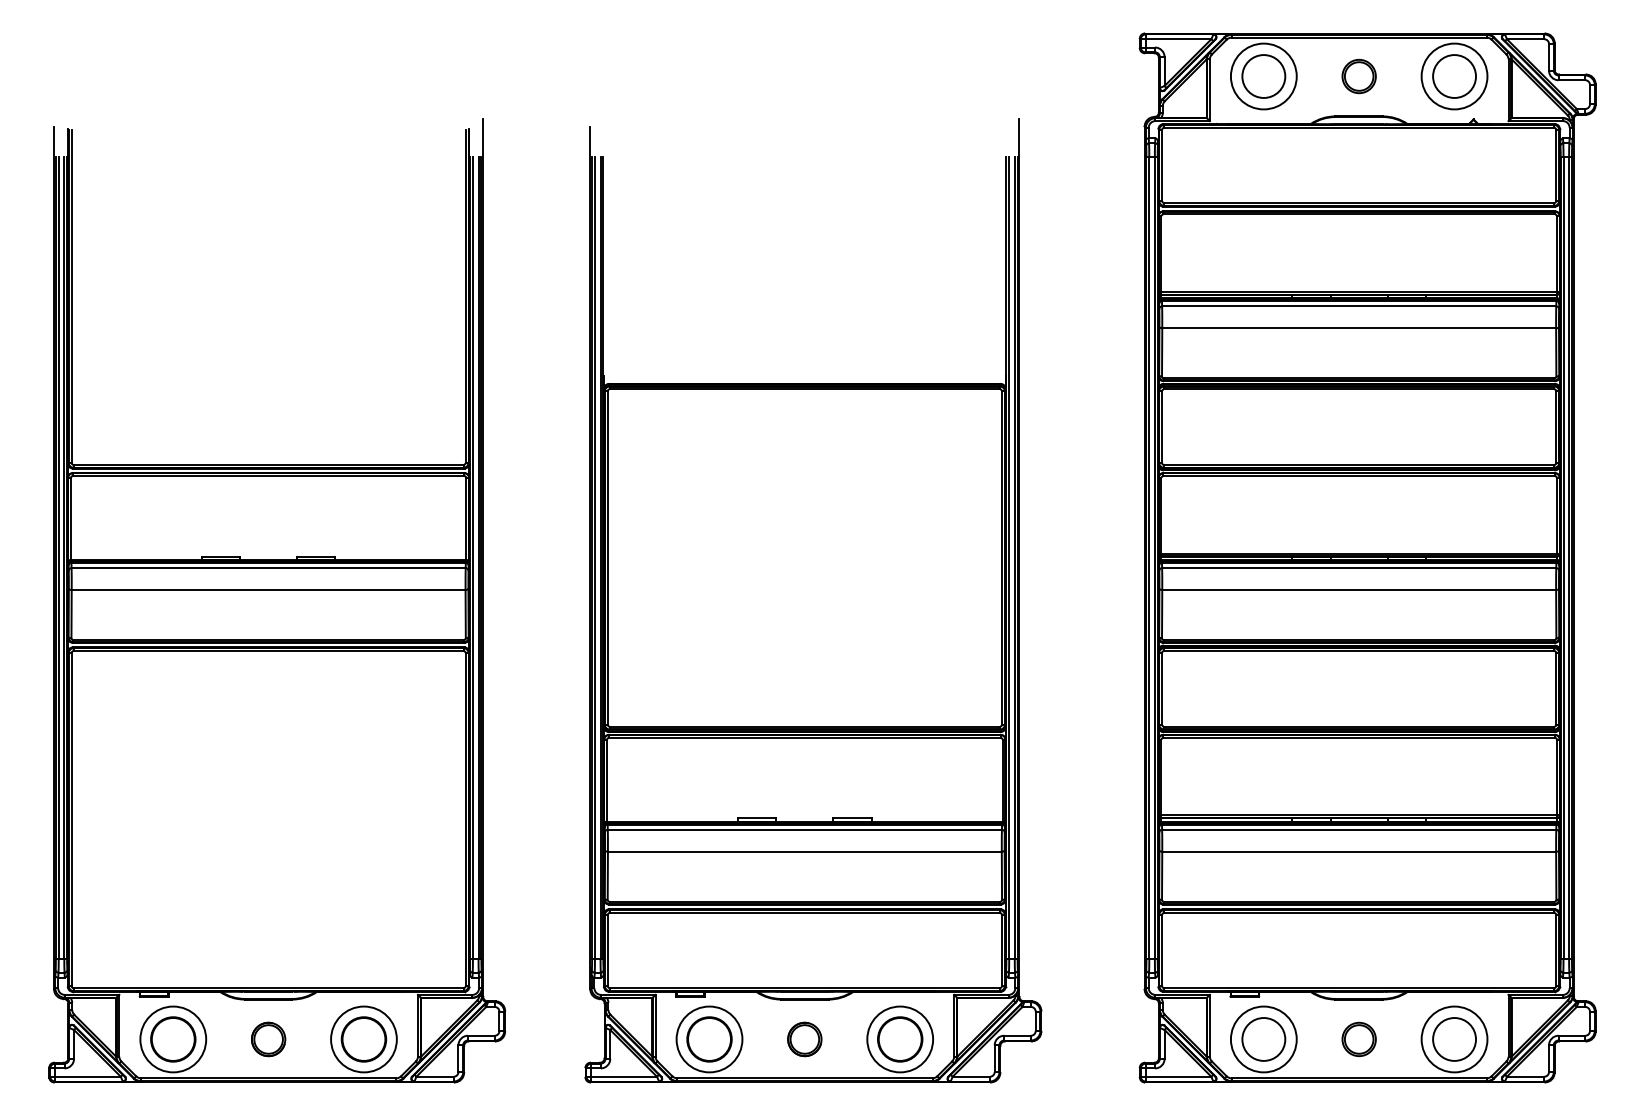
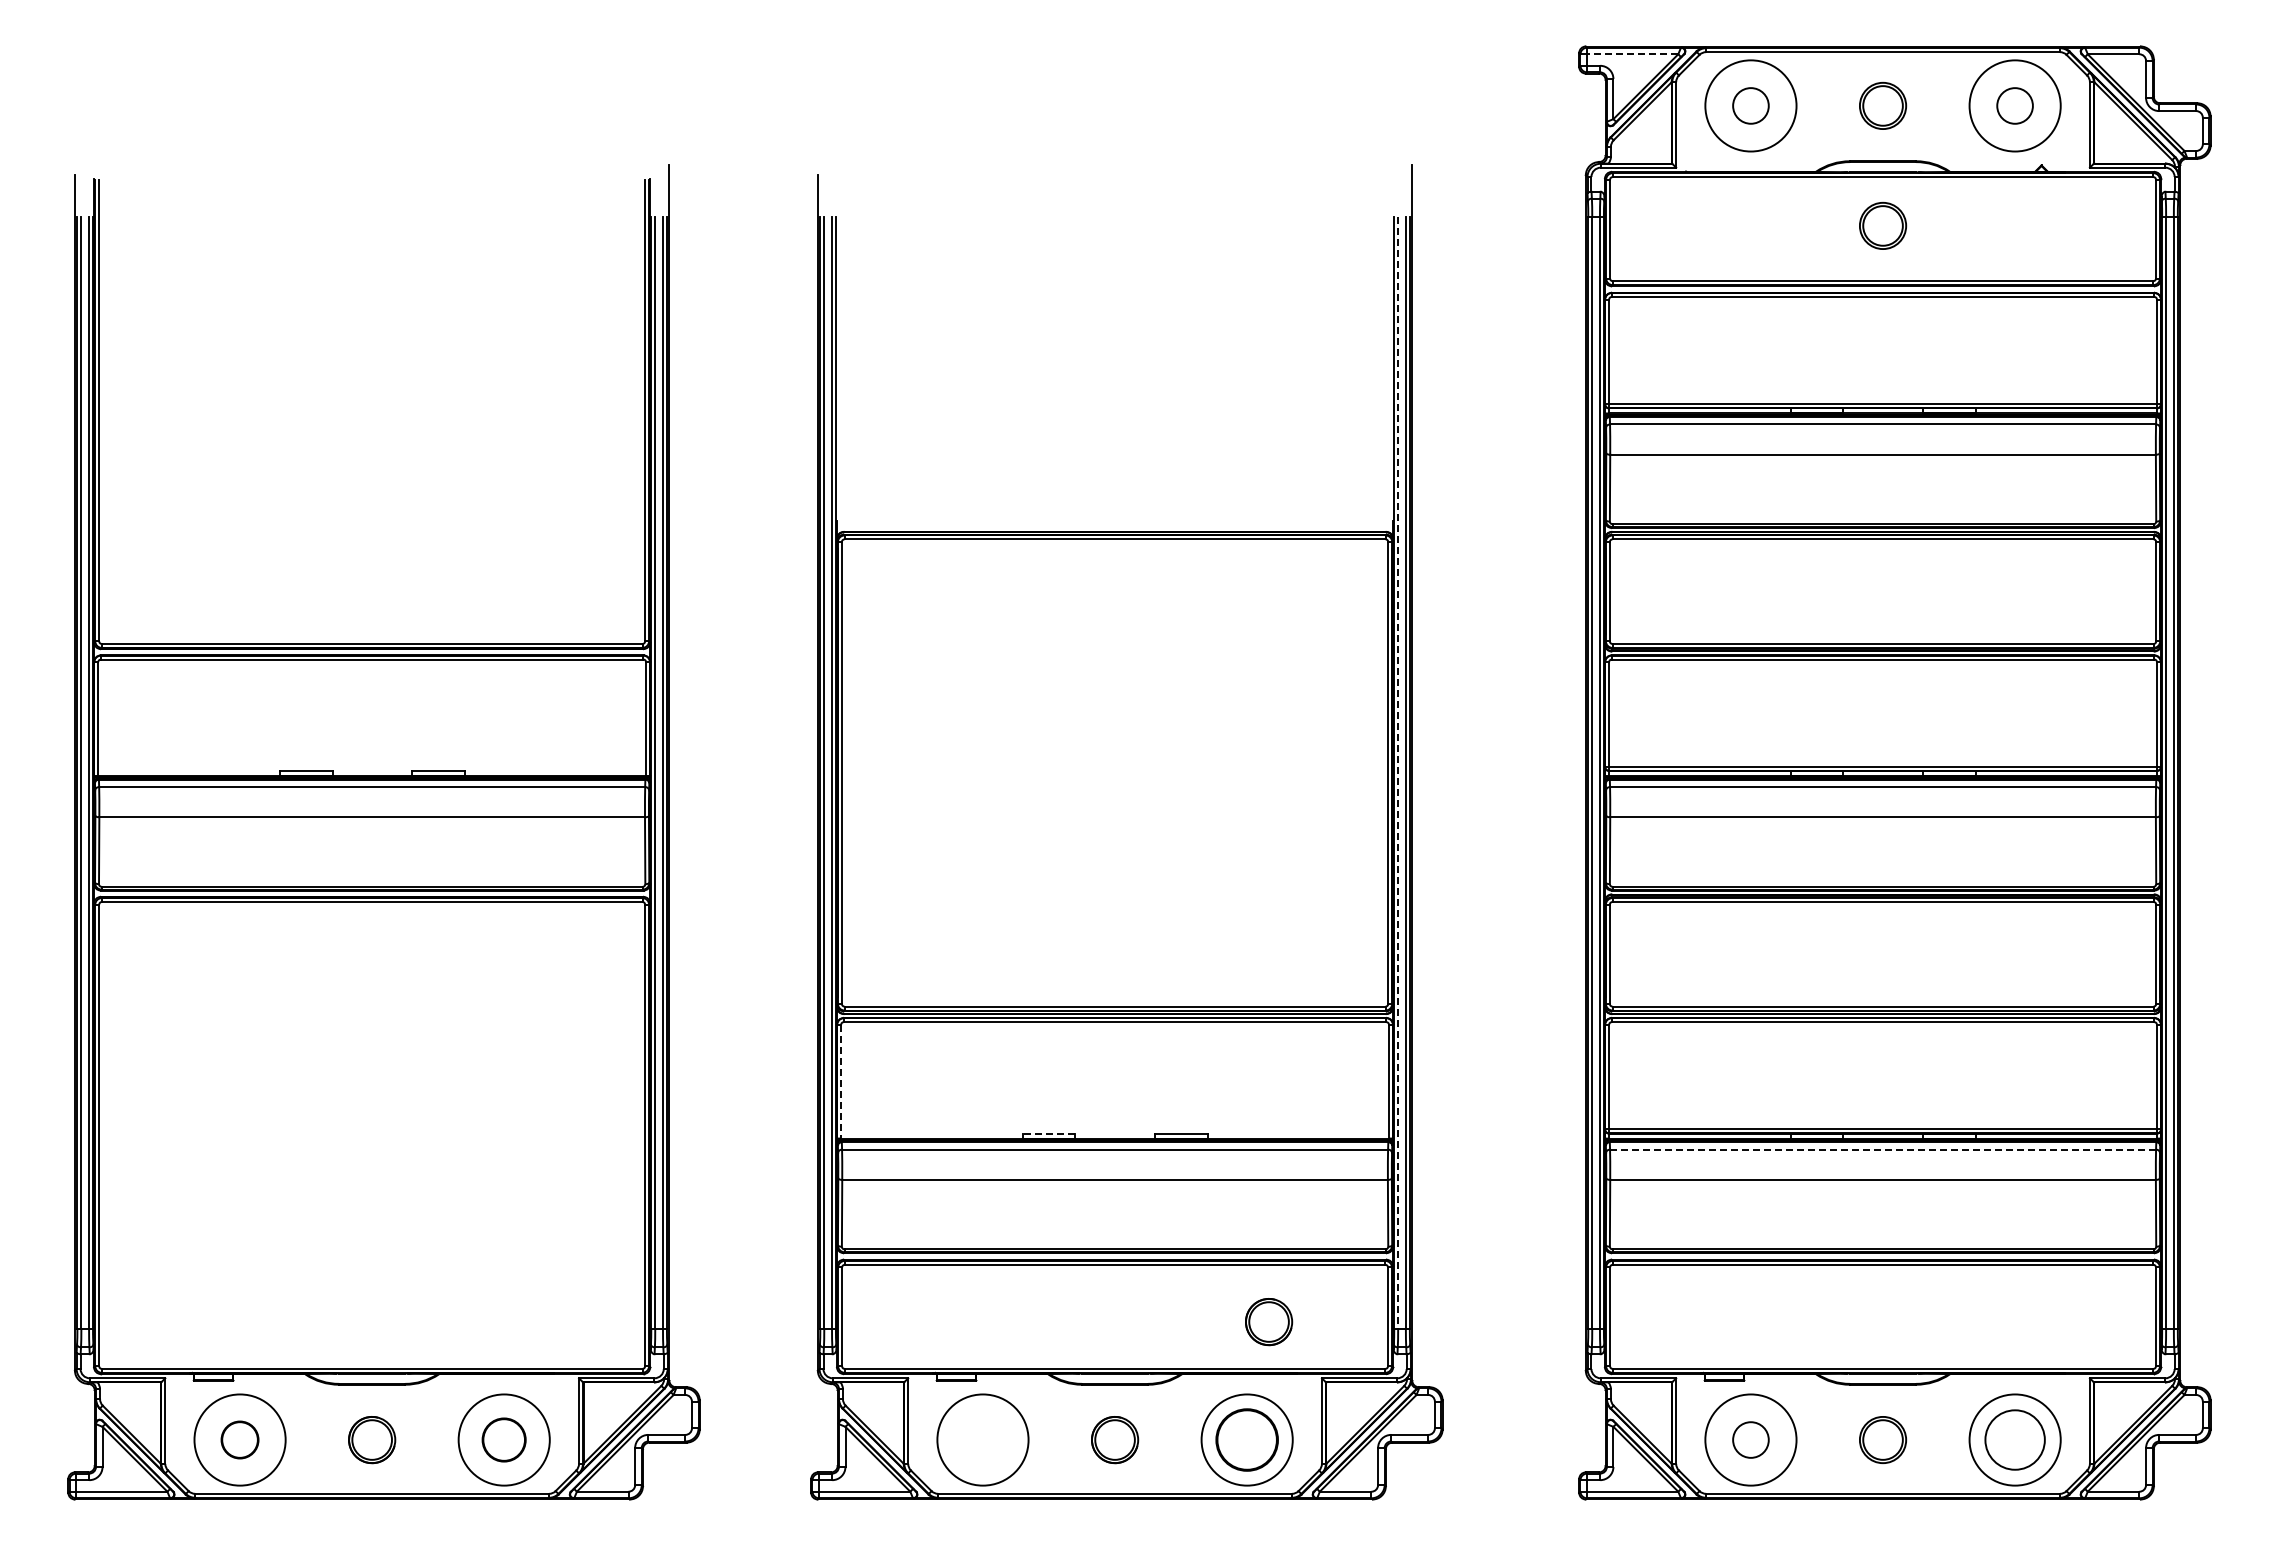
line: (1178, 39) -> (1632, 54), solid -> dashed
circle: (1263, 76) -> (1750, 105), size x0.6
circle: (1454, 76) -> (2014, 105), size x0.6
part: (1359, 162) -> (1883, 225), added
line: (1009, 558) -> (1398, 773), solid -> dashed
line: (607, 780) -> (841, 1081), solid -> dashed
line: (756, 818) -> (1048, 1133), solid -> dashed
line: (1359, 829) -> (1883, 1149), solid -> dashed
part: (916, 954) -> (1269, 1322), added
circle: (172, 1039) -> (239, 1439), size x0.6
circle: (363, 1039) -> (503, 1439), size x0.7
circle: (709, 1039) -> (982, 1439), removed
circle: (1263, 1039) -> (1750, 1439), size x0.6

